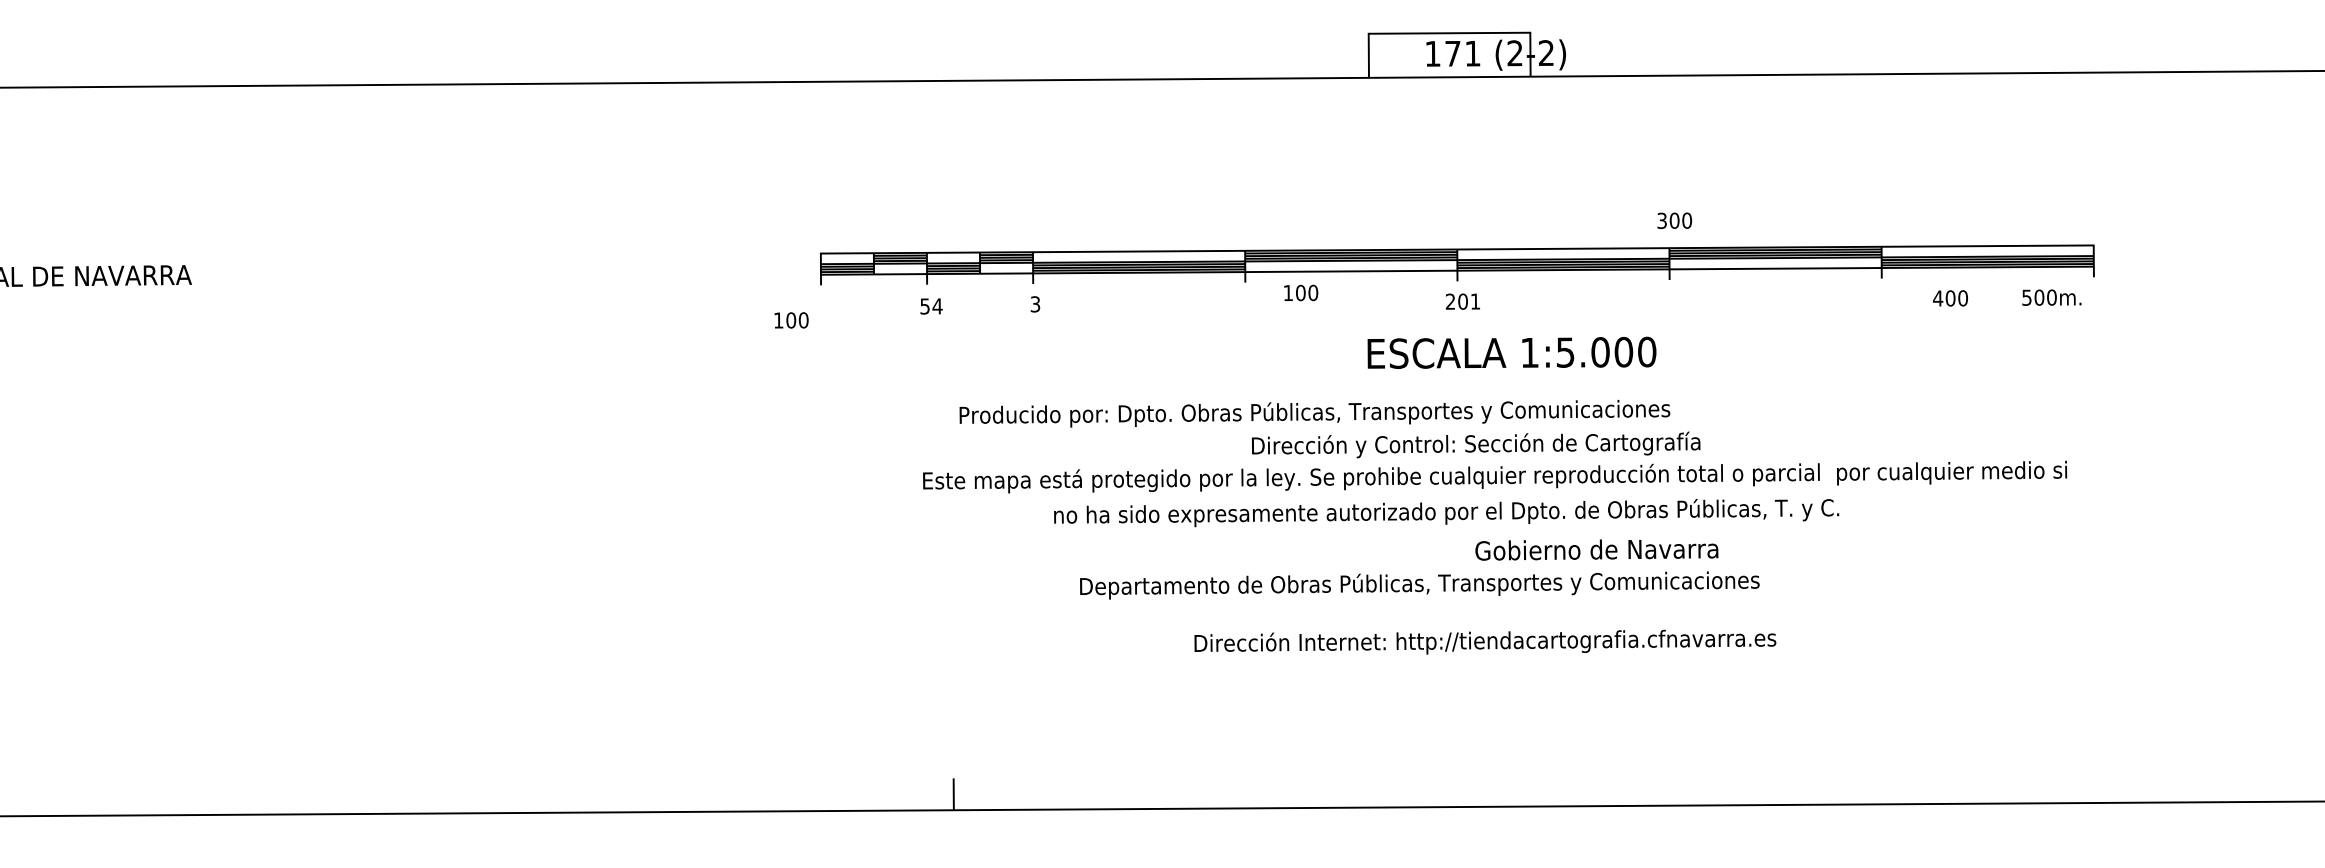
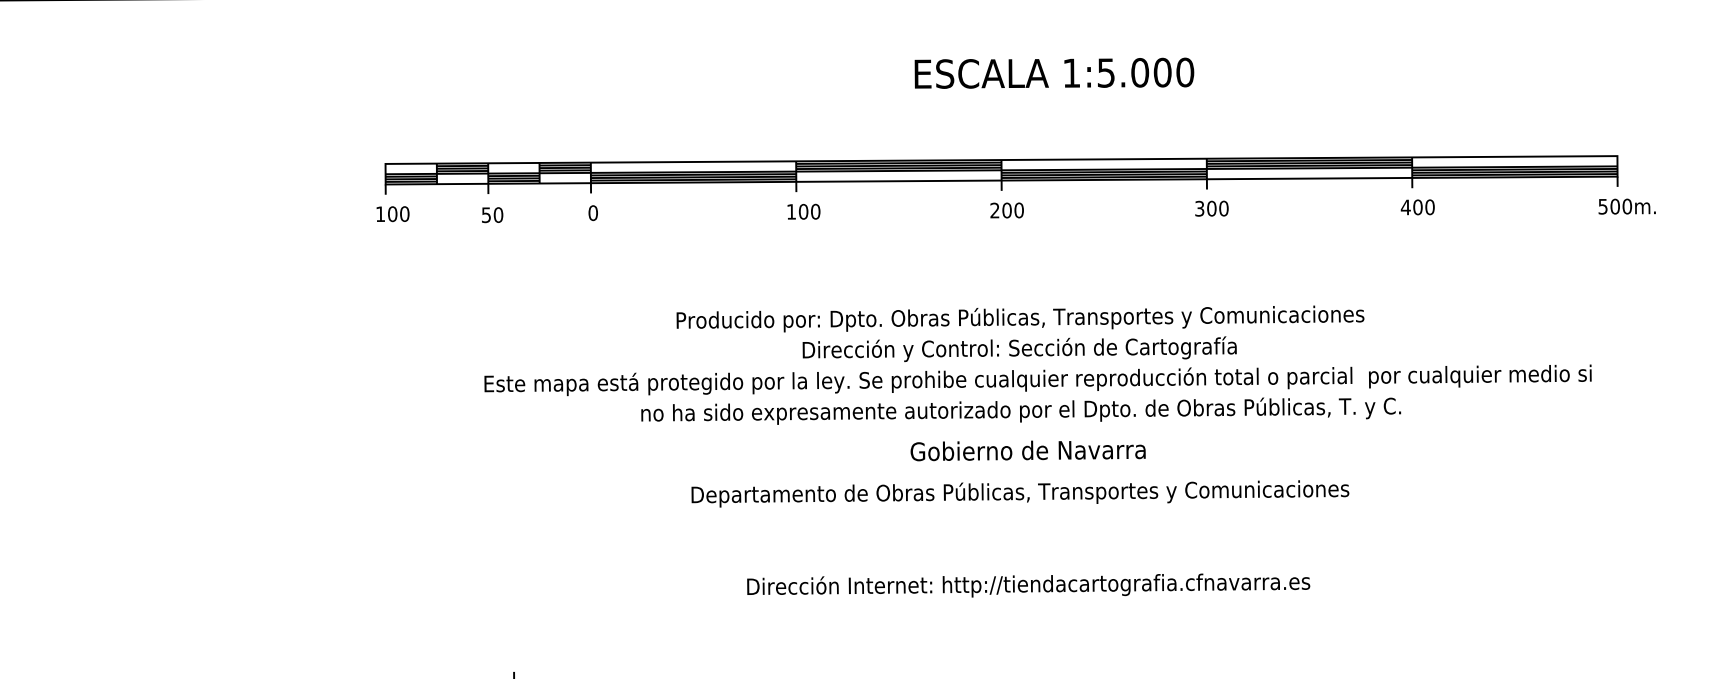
text: (1674, 220) -> (1211, 208), moved
text: (1301, 292) -> (804, 211), moved
text: (2051, 297) -> (1626, 206), moved
text: (1950, 298) -> (1417, 207), moved
text: (1475, 301) -> (1019, 210), 201 -> 200
text: (1035, 304) -> (593, 213), 3 -> 0
text: (937, 306) -> (498, 215), 54 -> 50
text: (791, 320) -> (392, 214), moved
text: (1511, 352) -> (1053, 72), moved
text: (1314, 413) -> (1020, 318), moved
text: (1446, 513) -> (1021, 411), moved
text: (1596, 549) -> (1027, 450), moved
text: (1419, 585) -> (1020, 493), moved
text: (1485, 641) -> (1028, 584), moved

